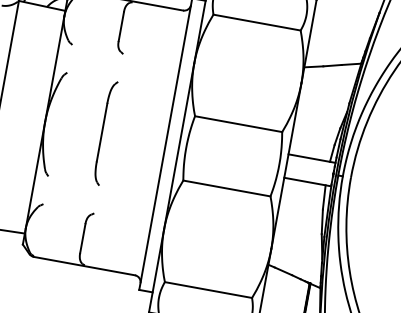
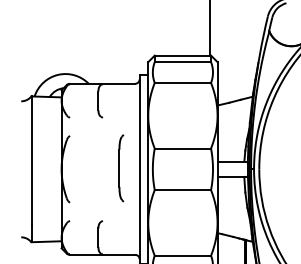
part: (105, 133) -> (121, 168), moved

